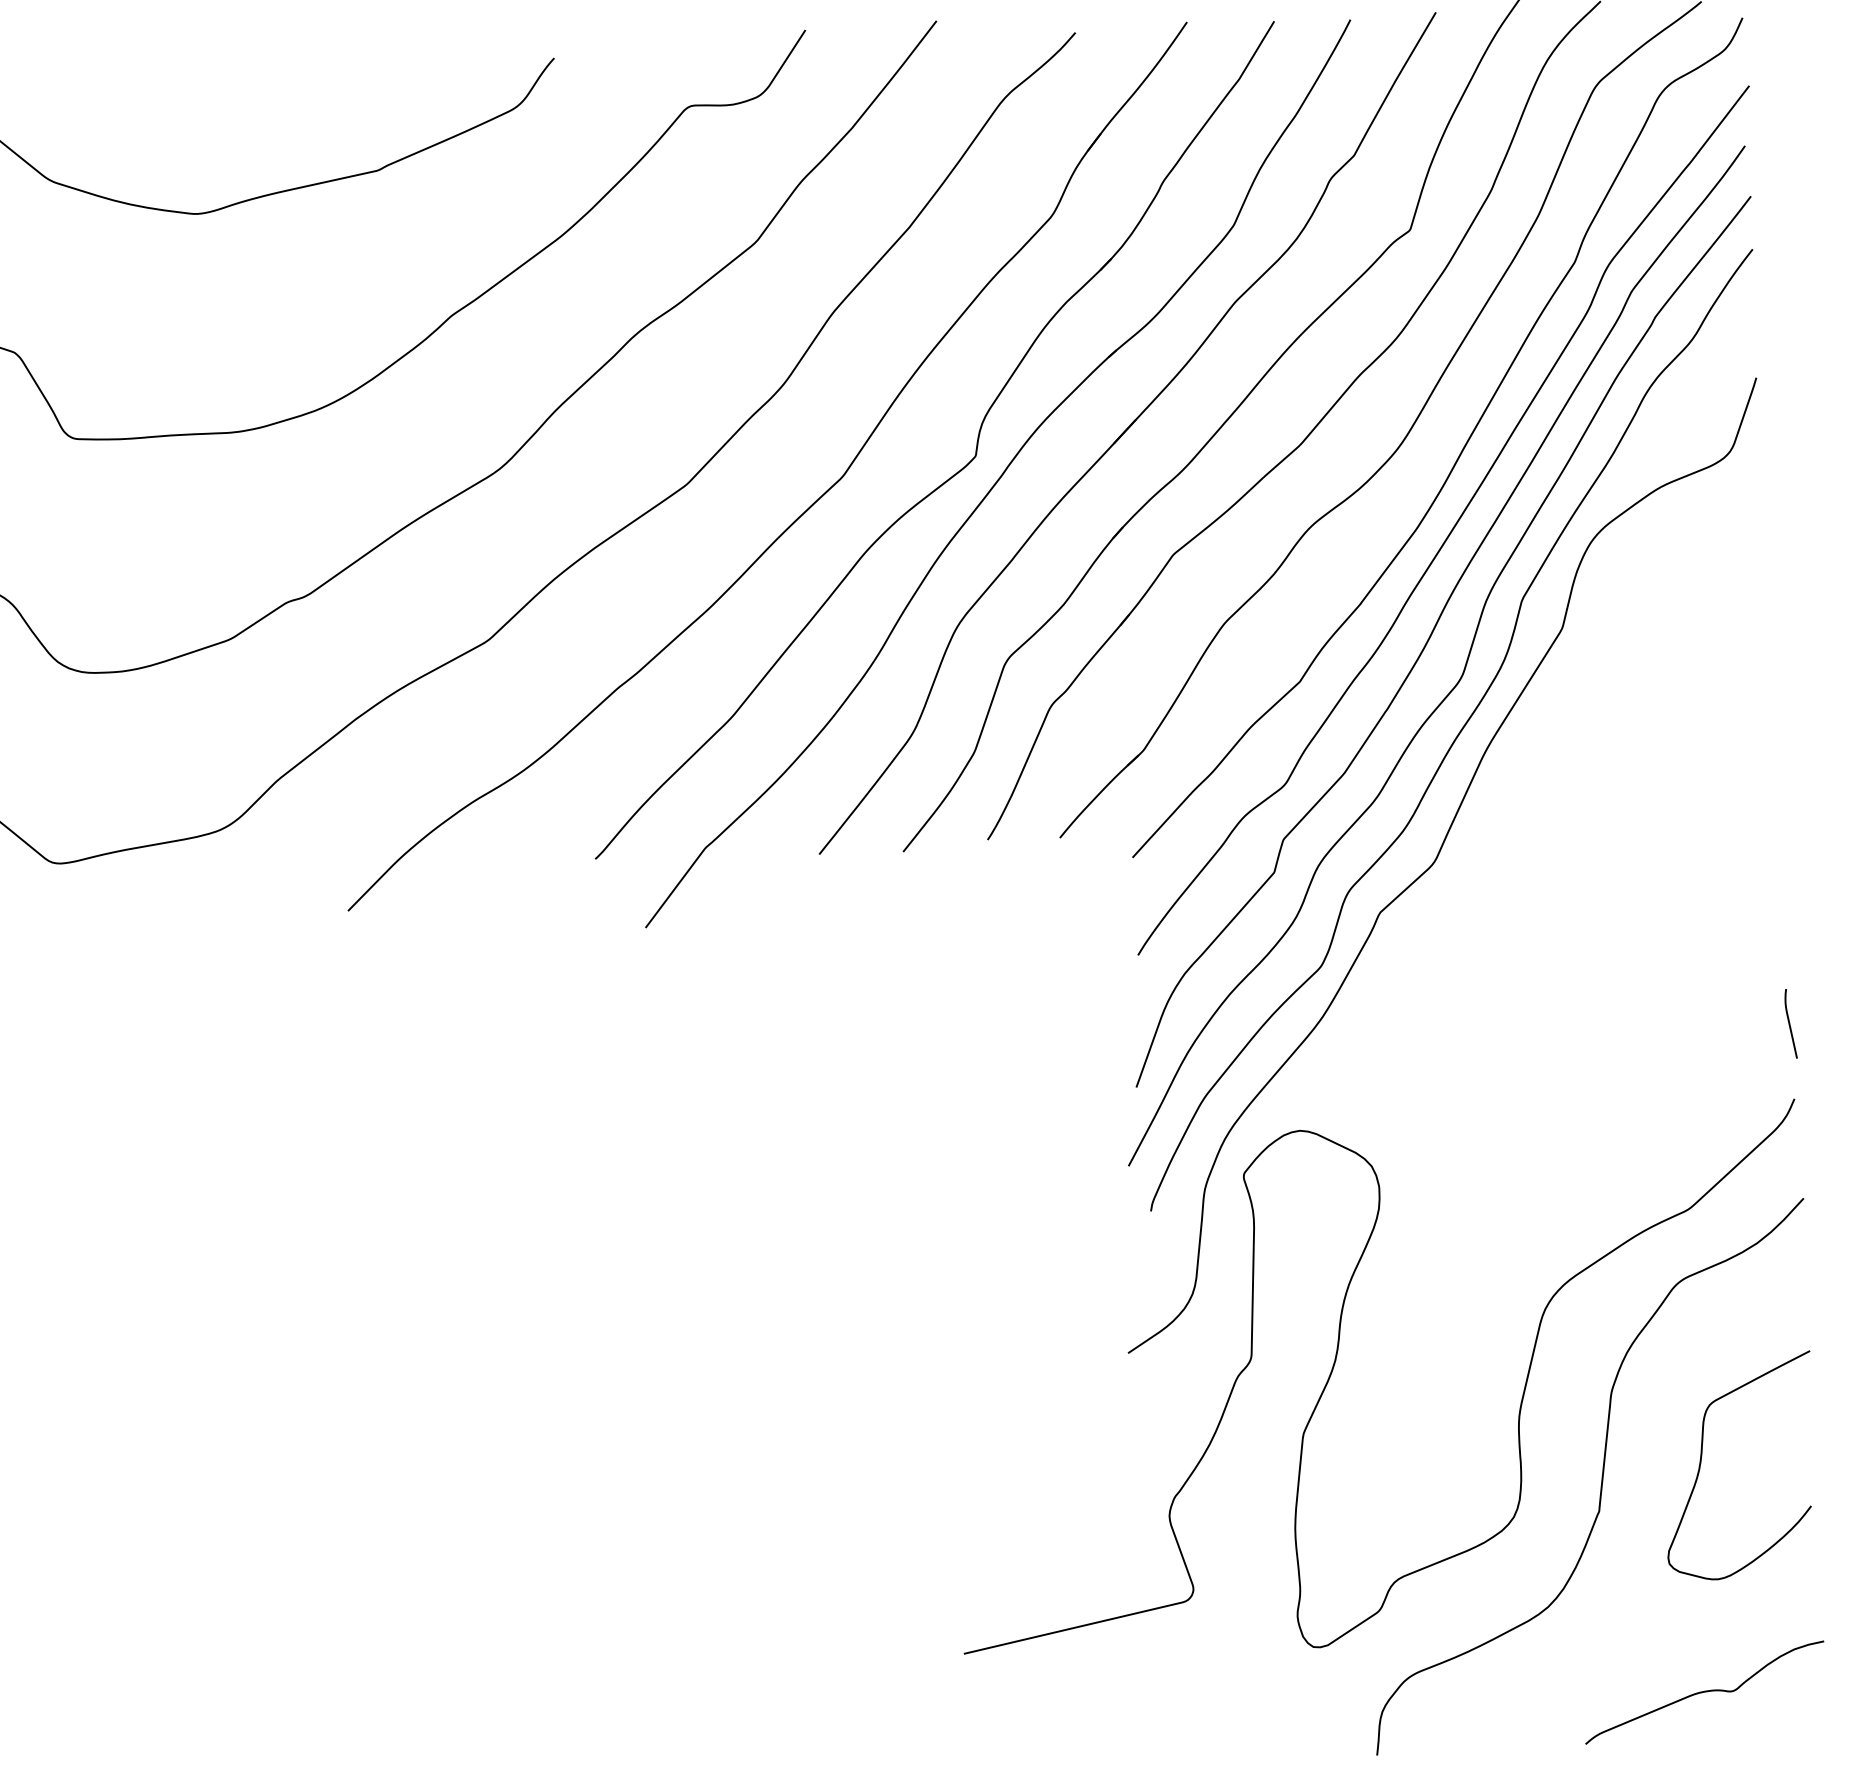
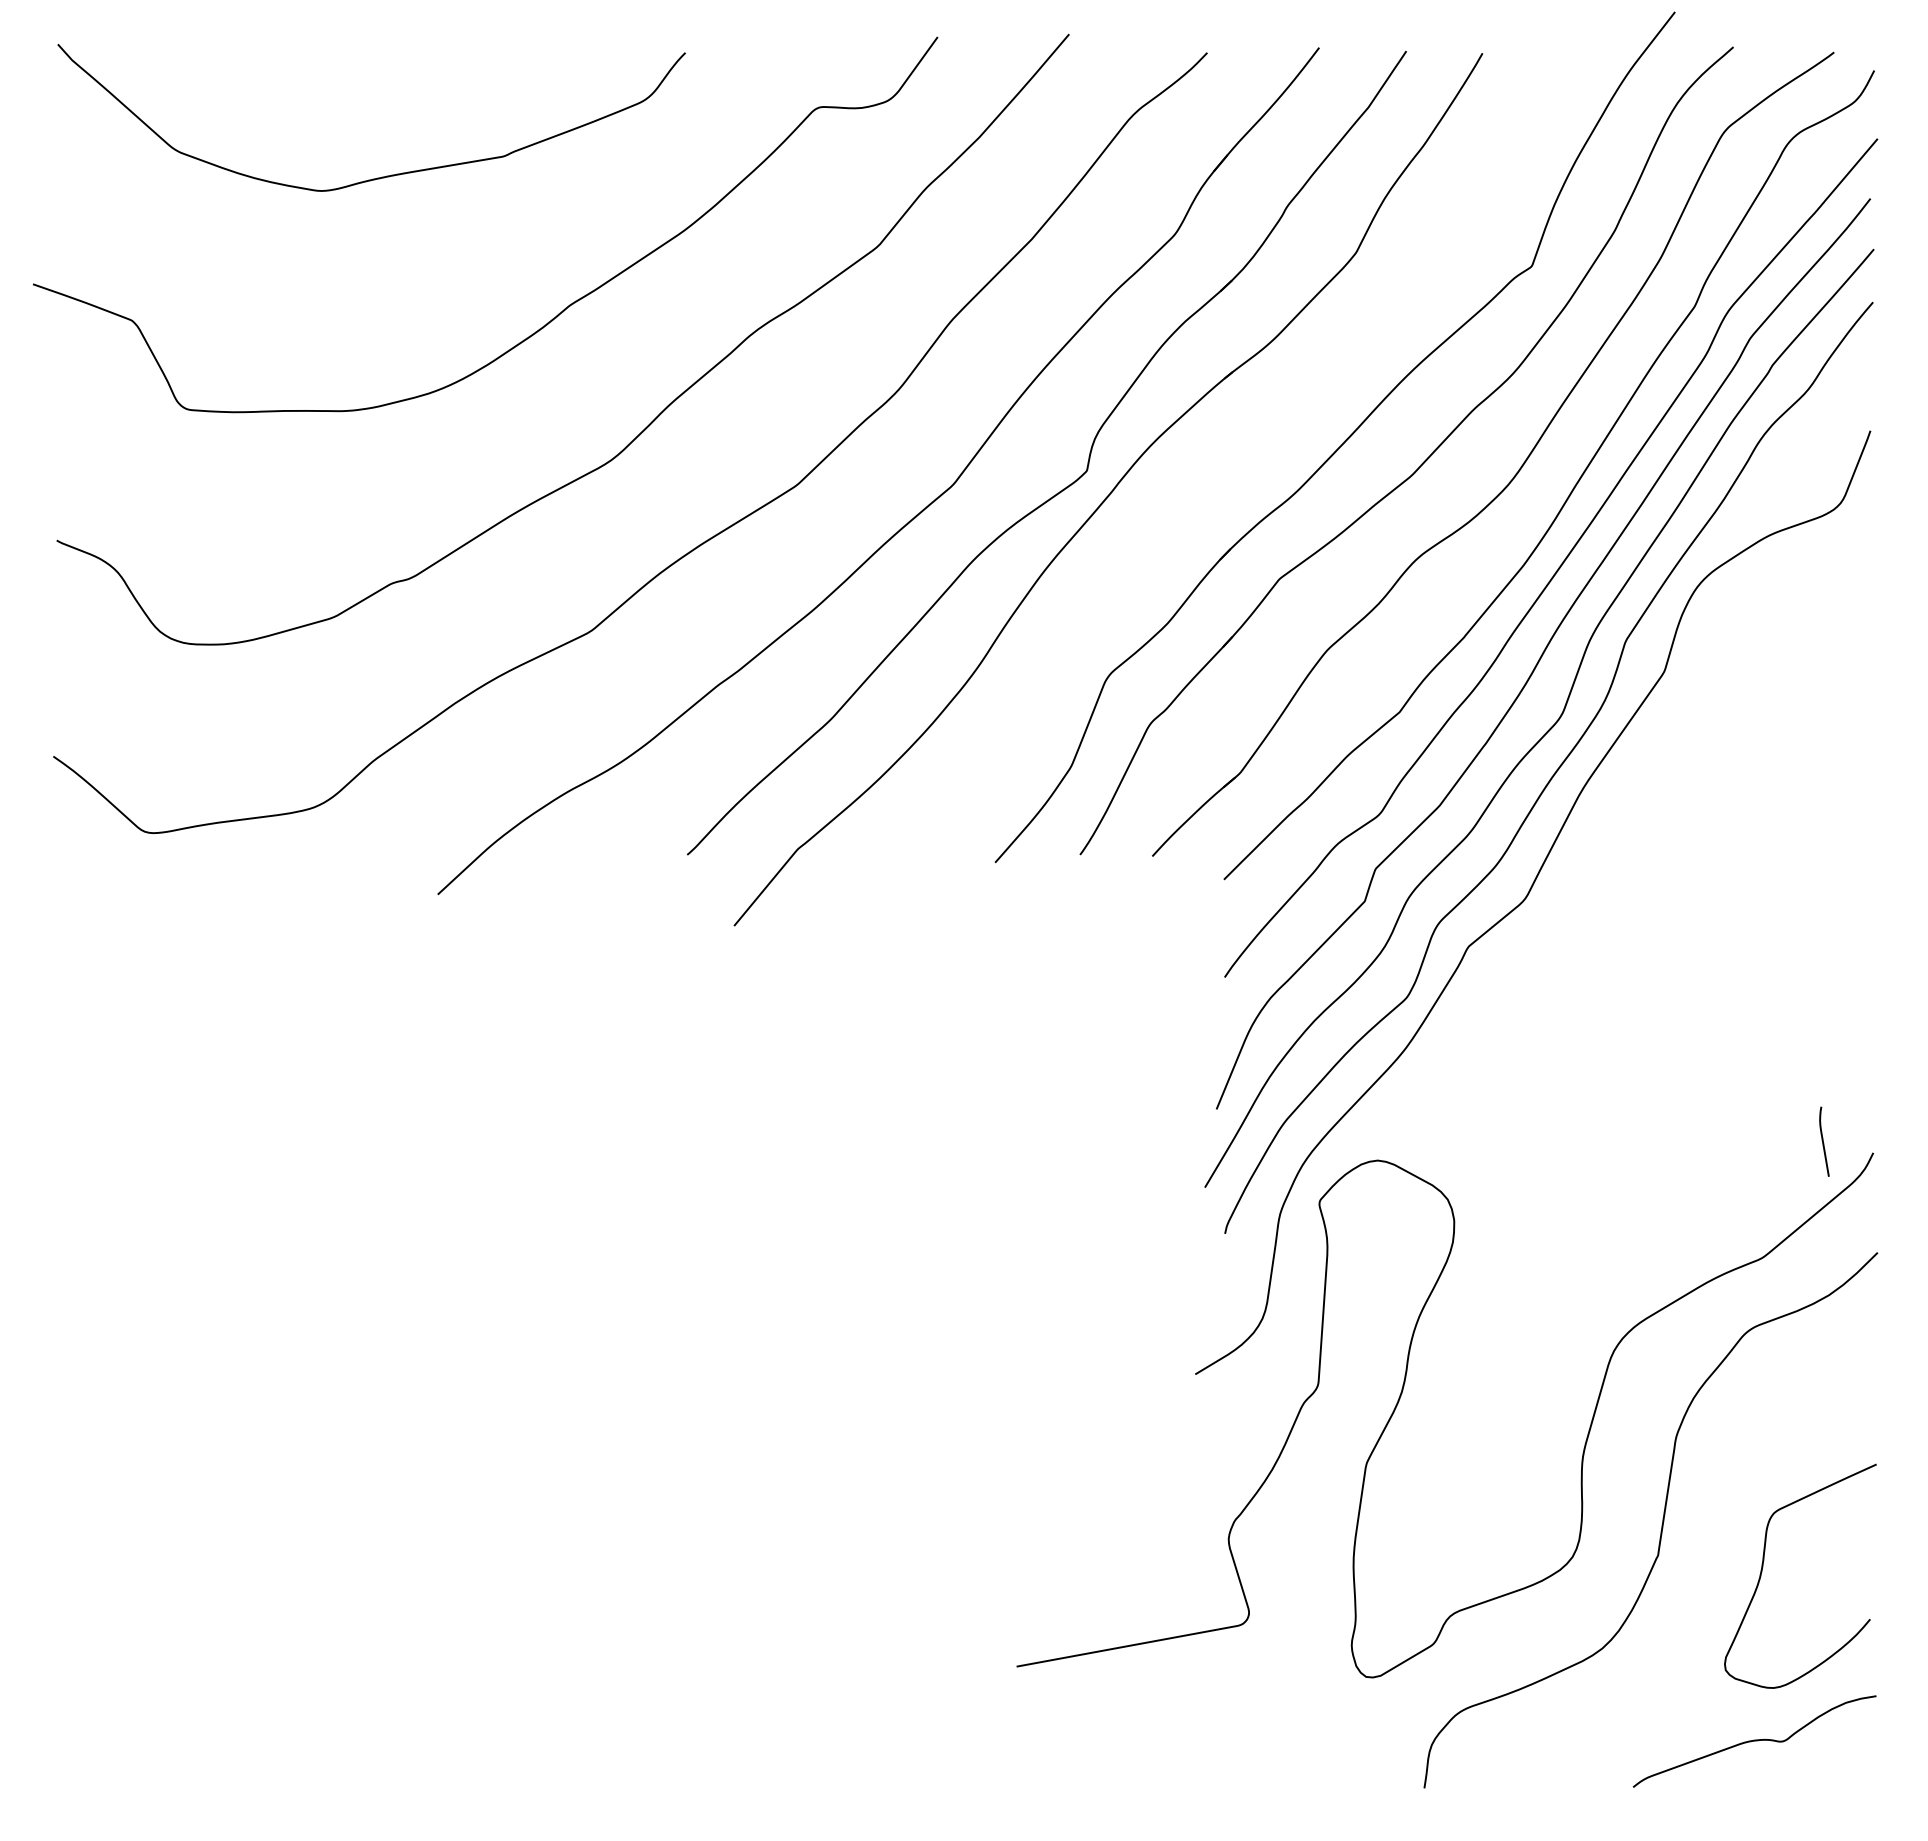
part: (1127, 433) -> (1239, 455), removed
curve: (1789, 1023) -> (1823, 1141), moved
curve: (1702, 1459) -> (1763, 1567), moved

